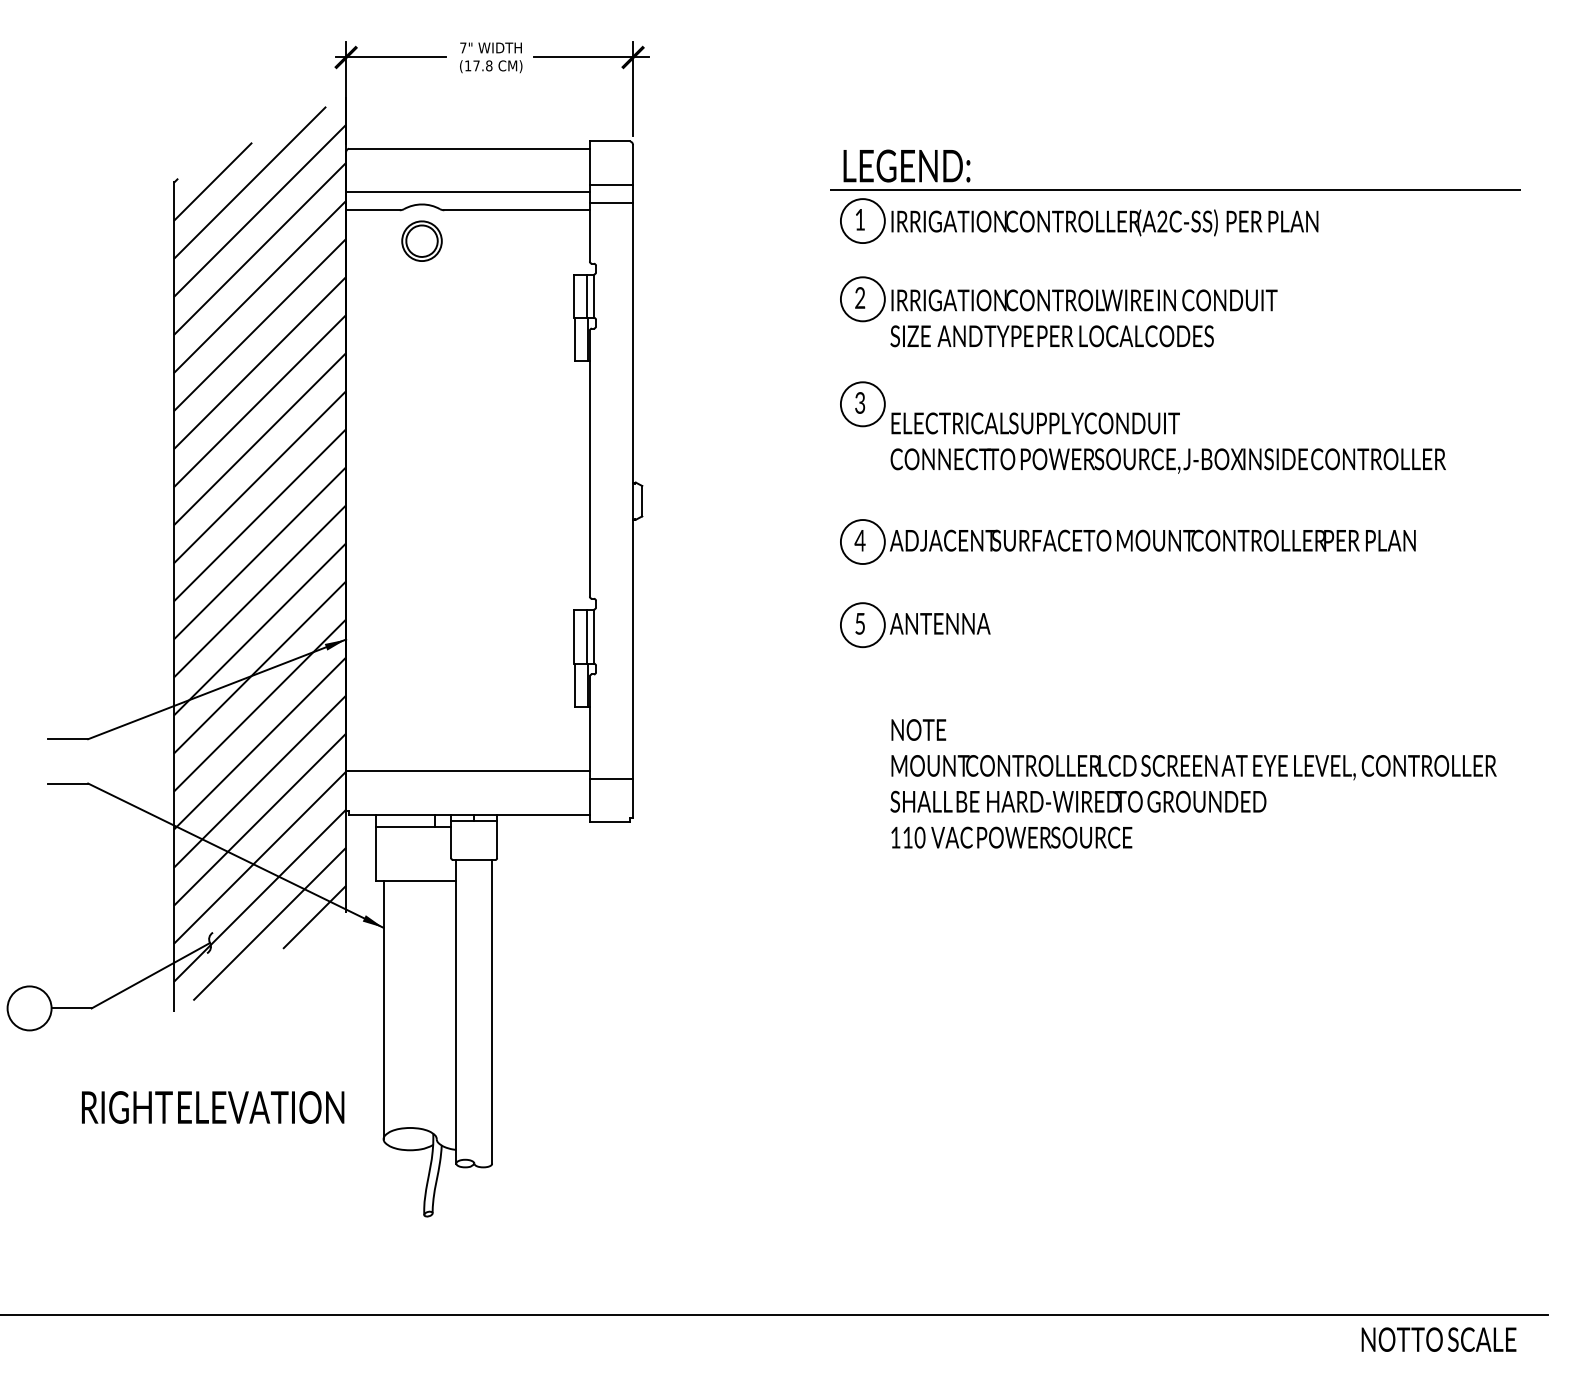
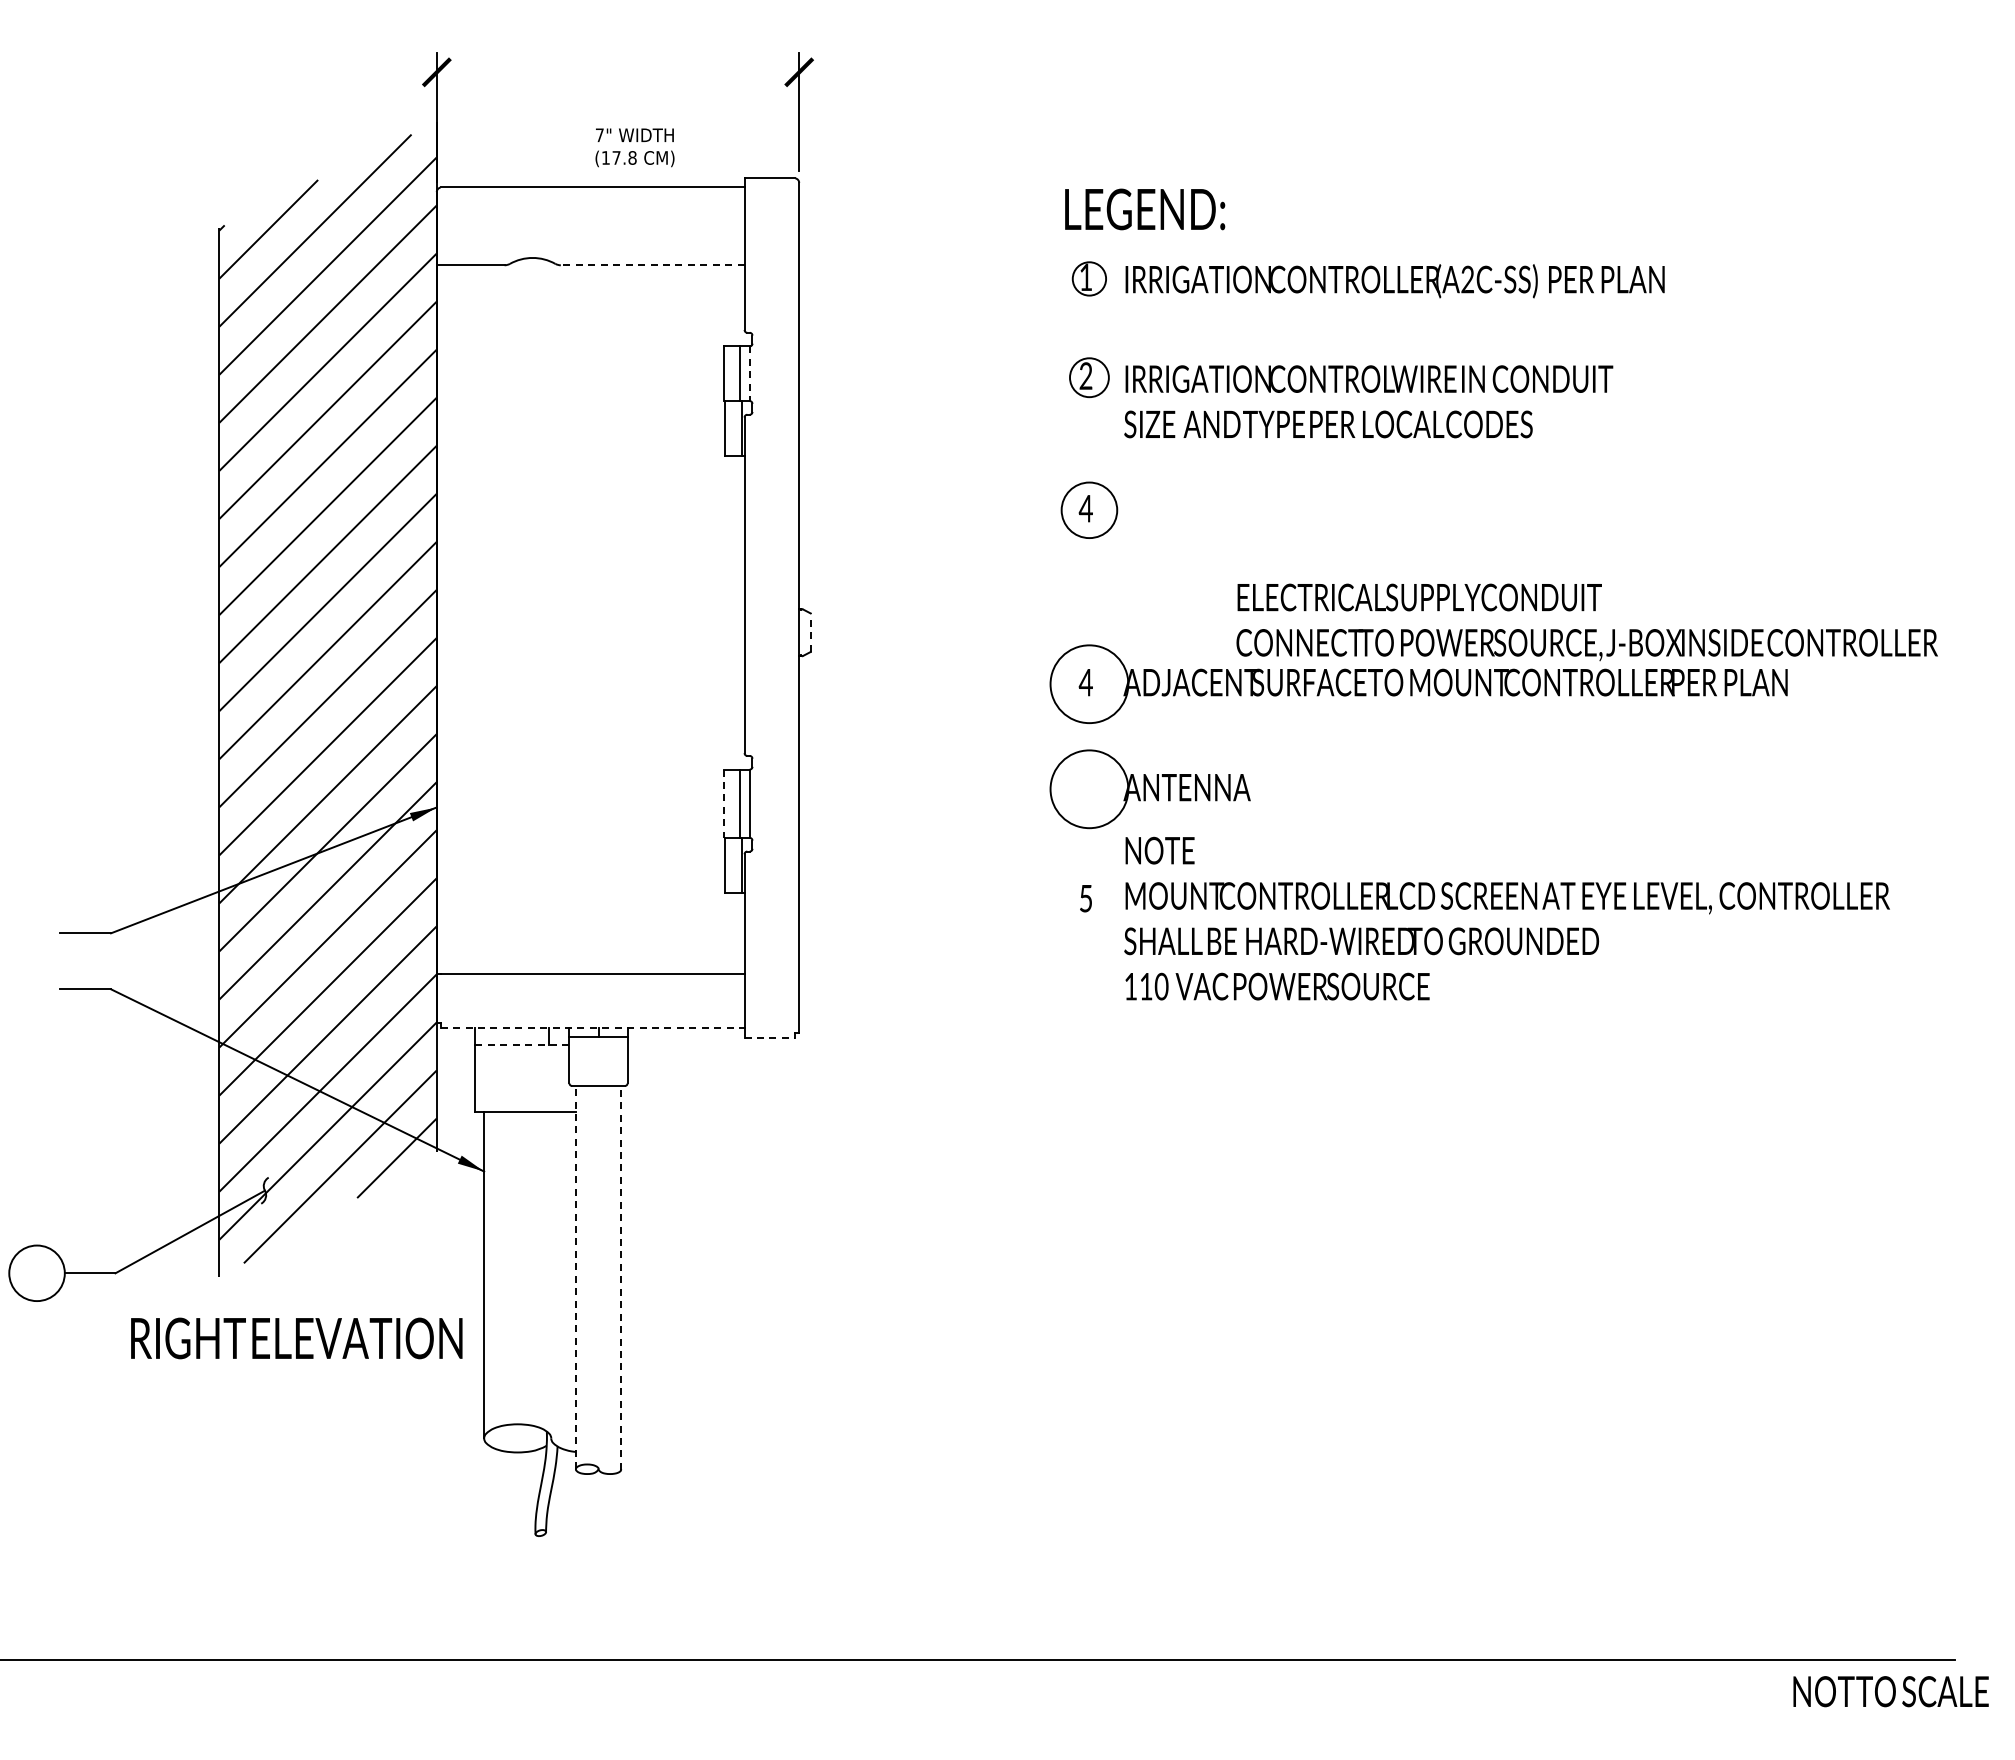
line: (391, 57) -> (493, 72), removed
text: (490, 57) -> (634, 147), moved
line: (591, 57) -> (746, 72), removed
line: (611, 184) -> (771, 232), removed
line: (1175, 189) -> (1484, 239), removed
line: (467, 192) -> (590, 242), removed
line: (611, 203) -> (771, 256), removed
line: (516, 210) -> (652, 265), solid -> dashed
circle: (862, 220) -> (1089, 278), size x0.6
part: (421, 241) -> (532, 304), removed
line: (593, 296) -> (749, 374), solid -> dashed
circle: (862, 299) -> (1089, 377), size x0.7
text: (859, 402) -> (1085, 508), 3 -> 4
text: (1167, 443) -> (1586, 622), moved
line: (642, 501) -> (810, 632), solid -> dashed
circle: (862, 542) -> (1089, 684), size x1.4
text: (859, 623) -> (1085, 898), moved
circle: (862, 625) -> (1089, 789), size x1.4
line: (573, 637) -> (724, 804), solid -> dashed
line: (611, 778) -> (771, 983), removed
text: (1193, 783) -> (1506, 918), moved
line: (469, 814) -> (592, 1028), solid -> dashed
line: (610, 821) -> (770, 1037), solid -> dashed
line: (413, 827) -> (521, 1044), solid -> dashed
line: (455, 1011) -> (575, 1277), solid -> dashed
line: (492, 1011) -> (621, 1277), solid -> dashed
text: (212, 1107) -> (296, 1338), moved
text: (1438, 1339) -> (1890, 1691), moved

